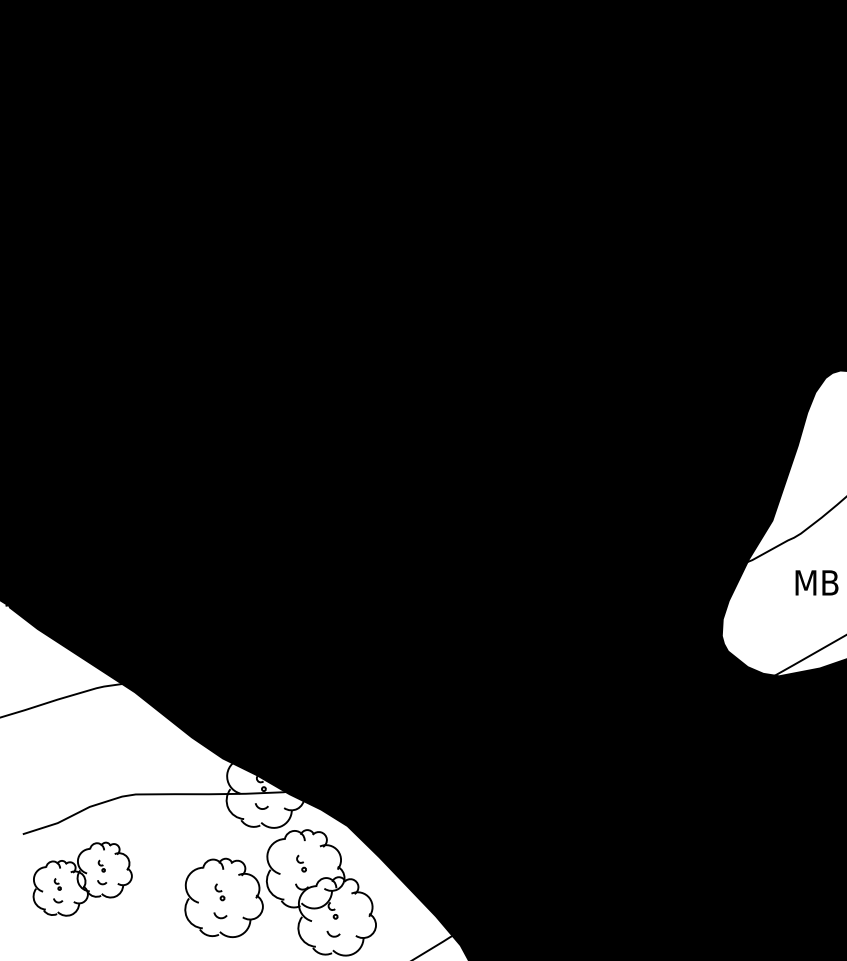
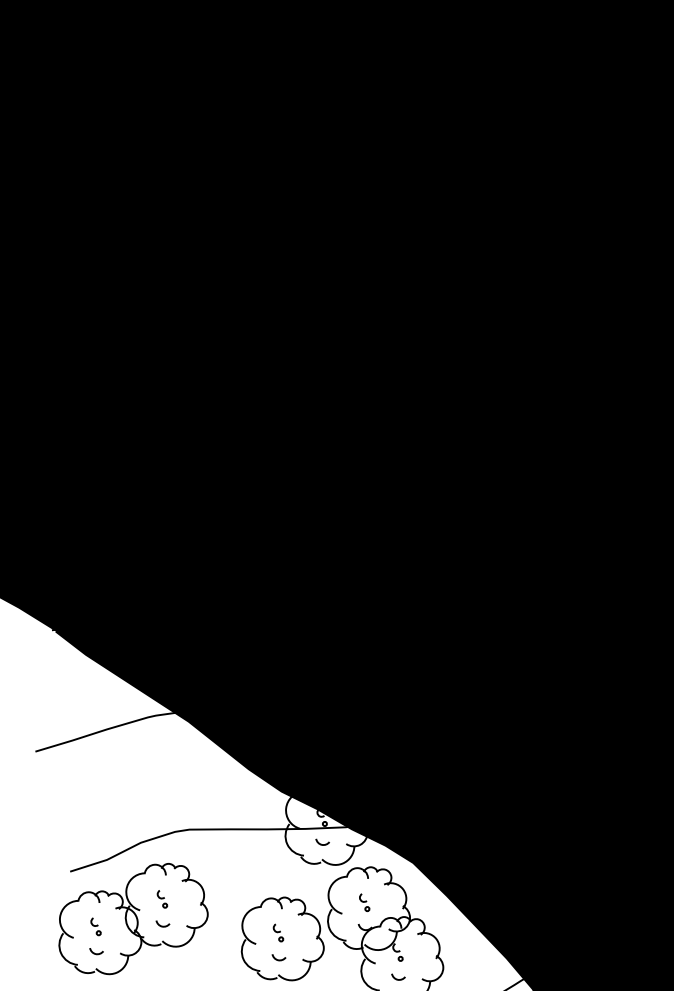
part: (82, 879) -> (133, 919), size x1.43

